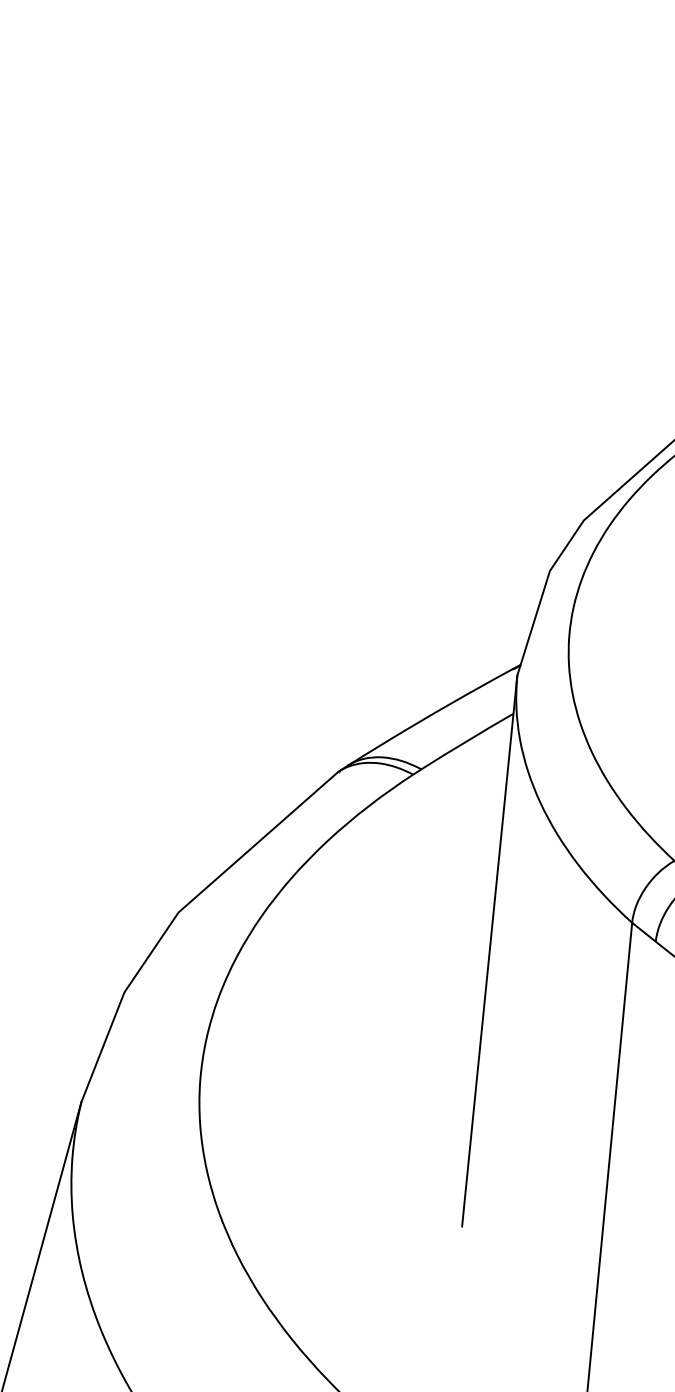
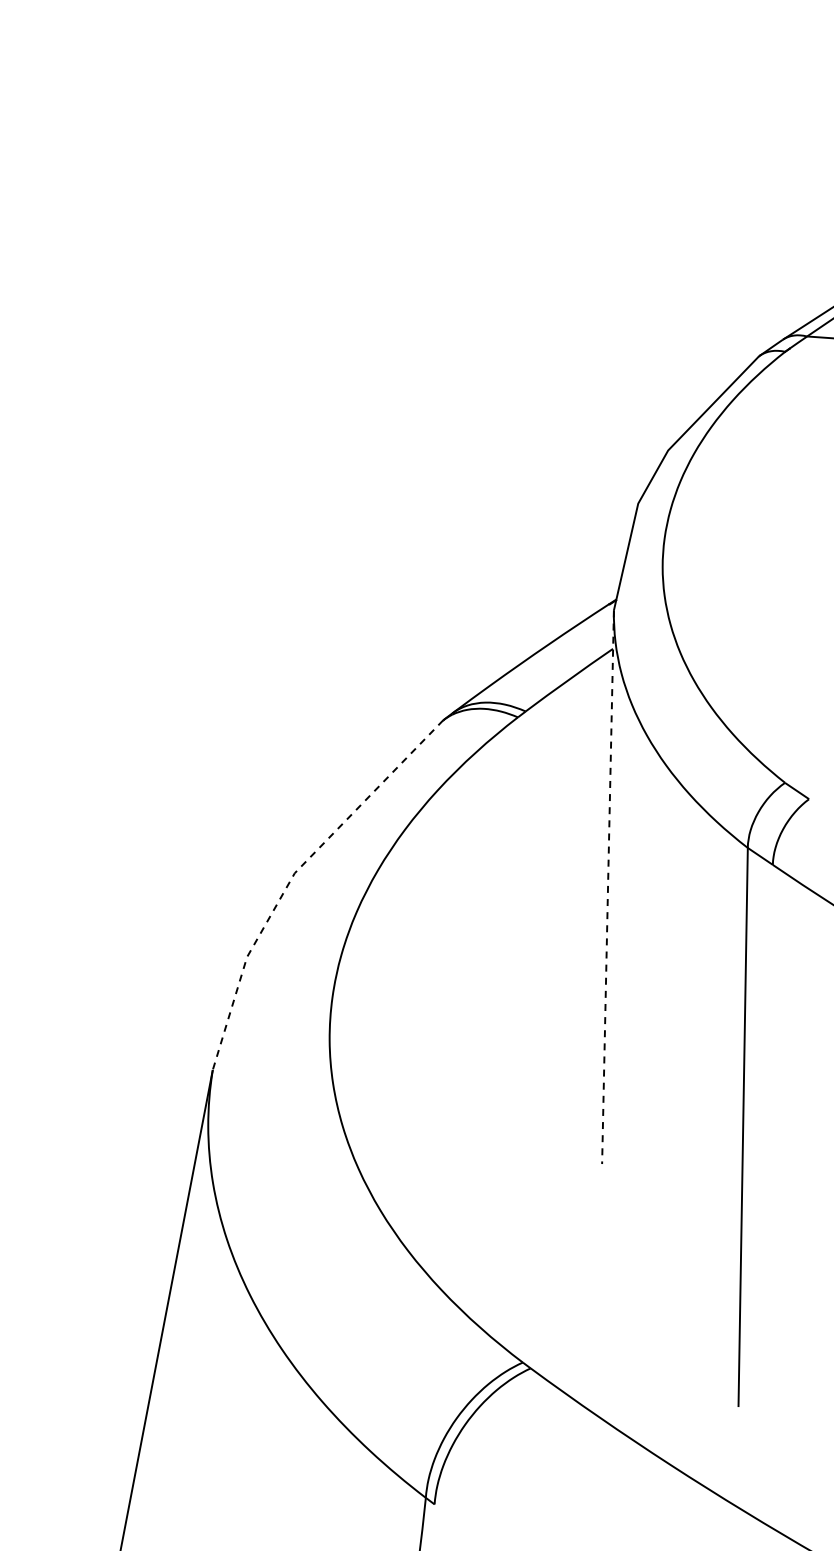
line: (178, 913) -> (294, 874), solid -> dashed
line: (490, 951) -> (608, 887), solid -> dashed

